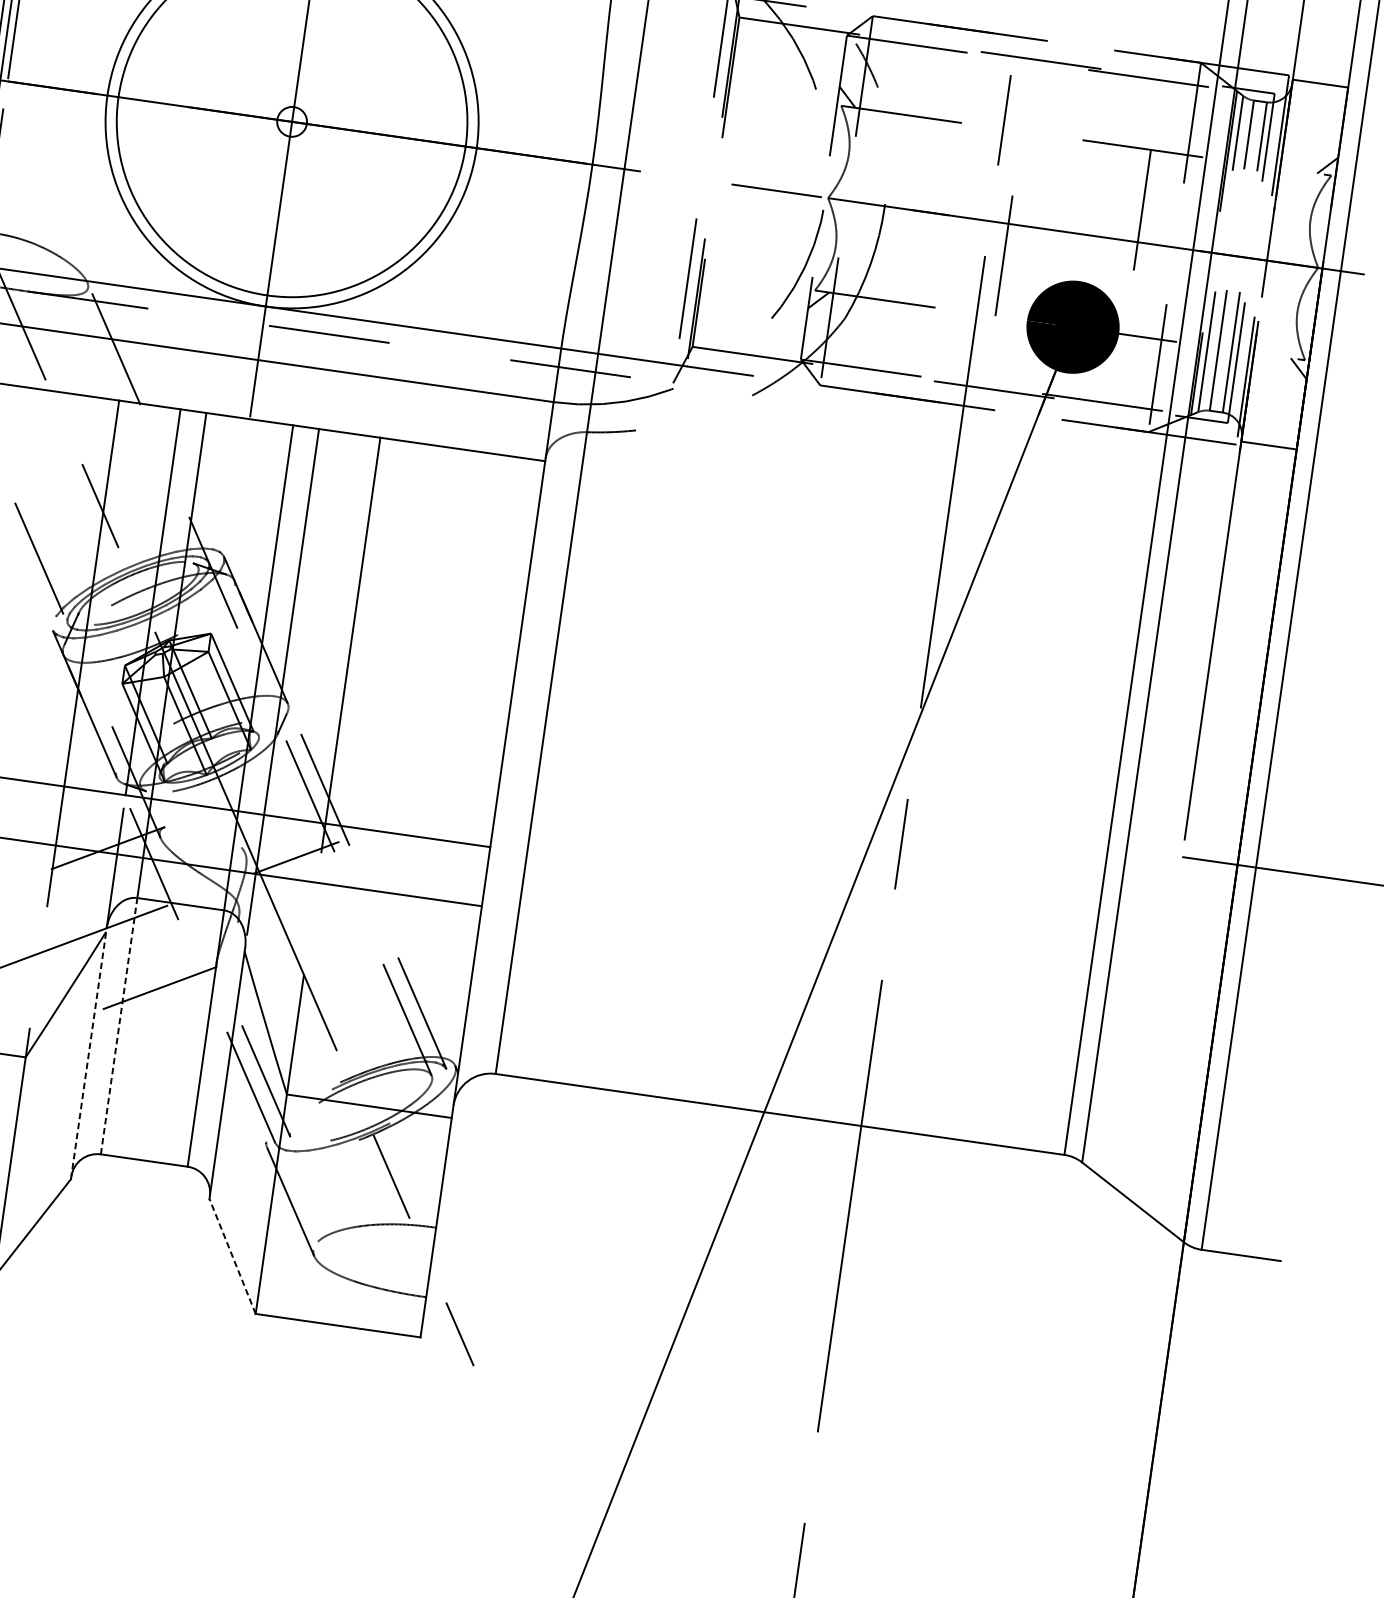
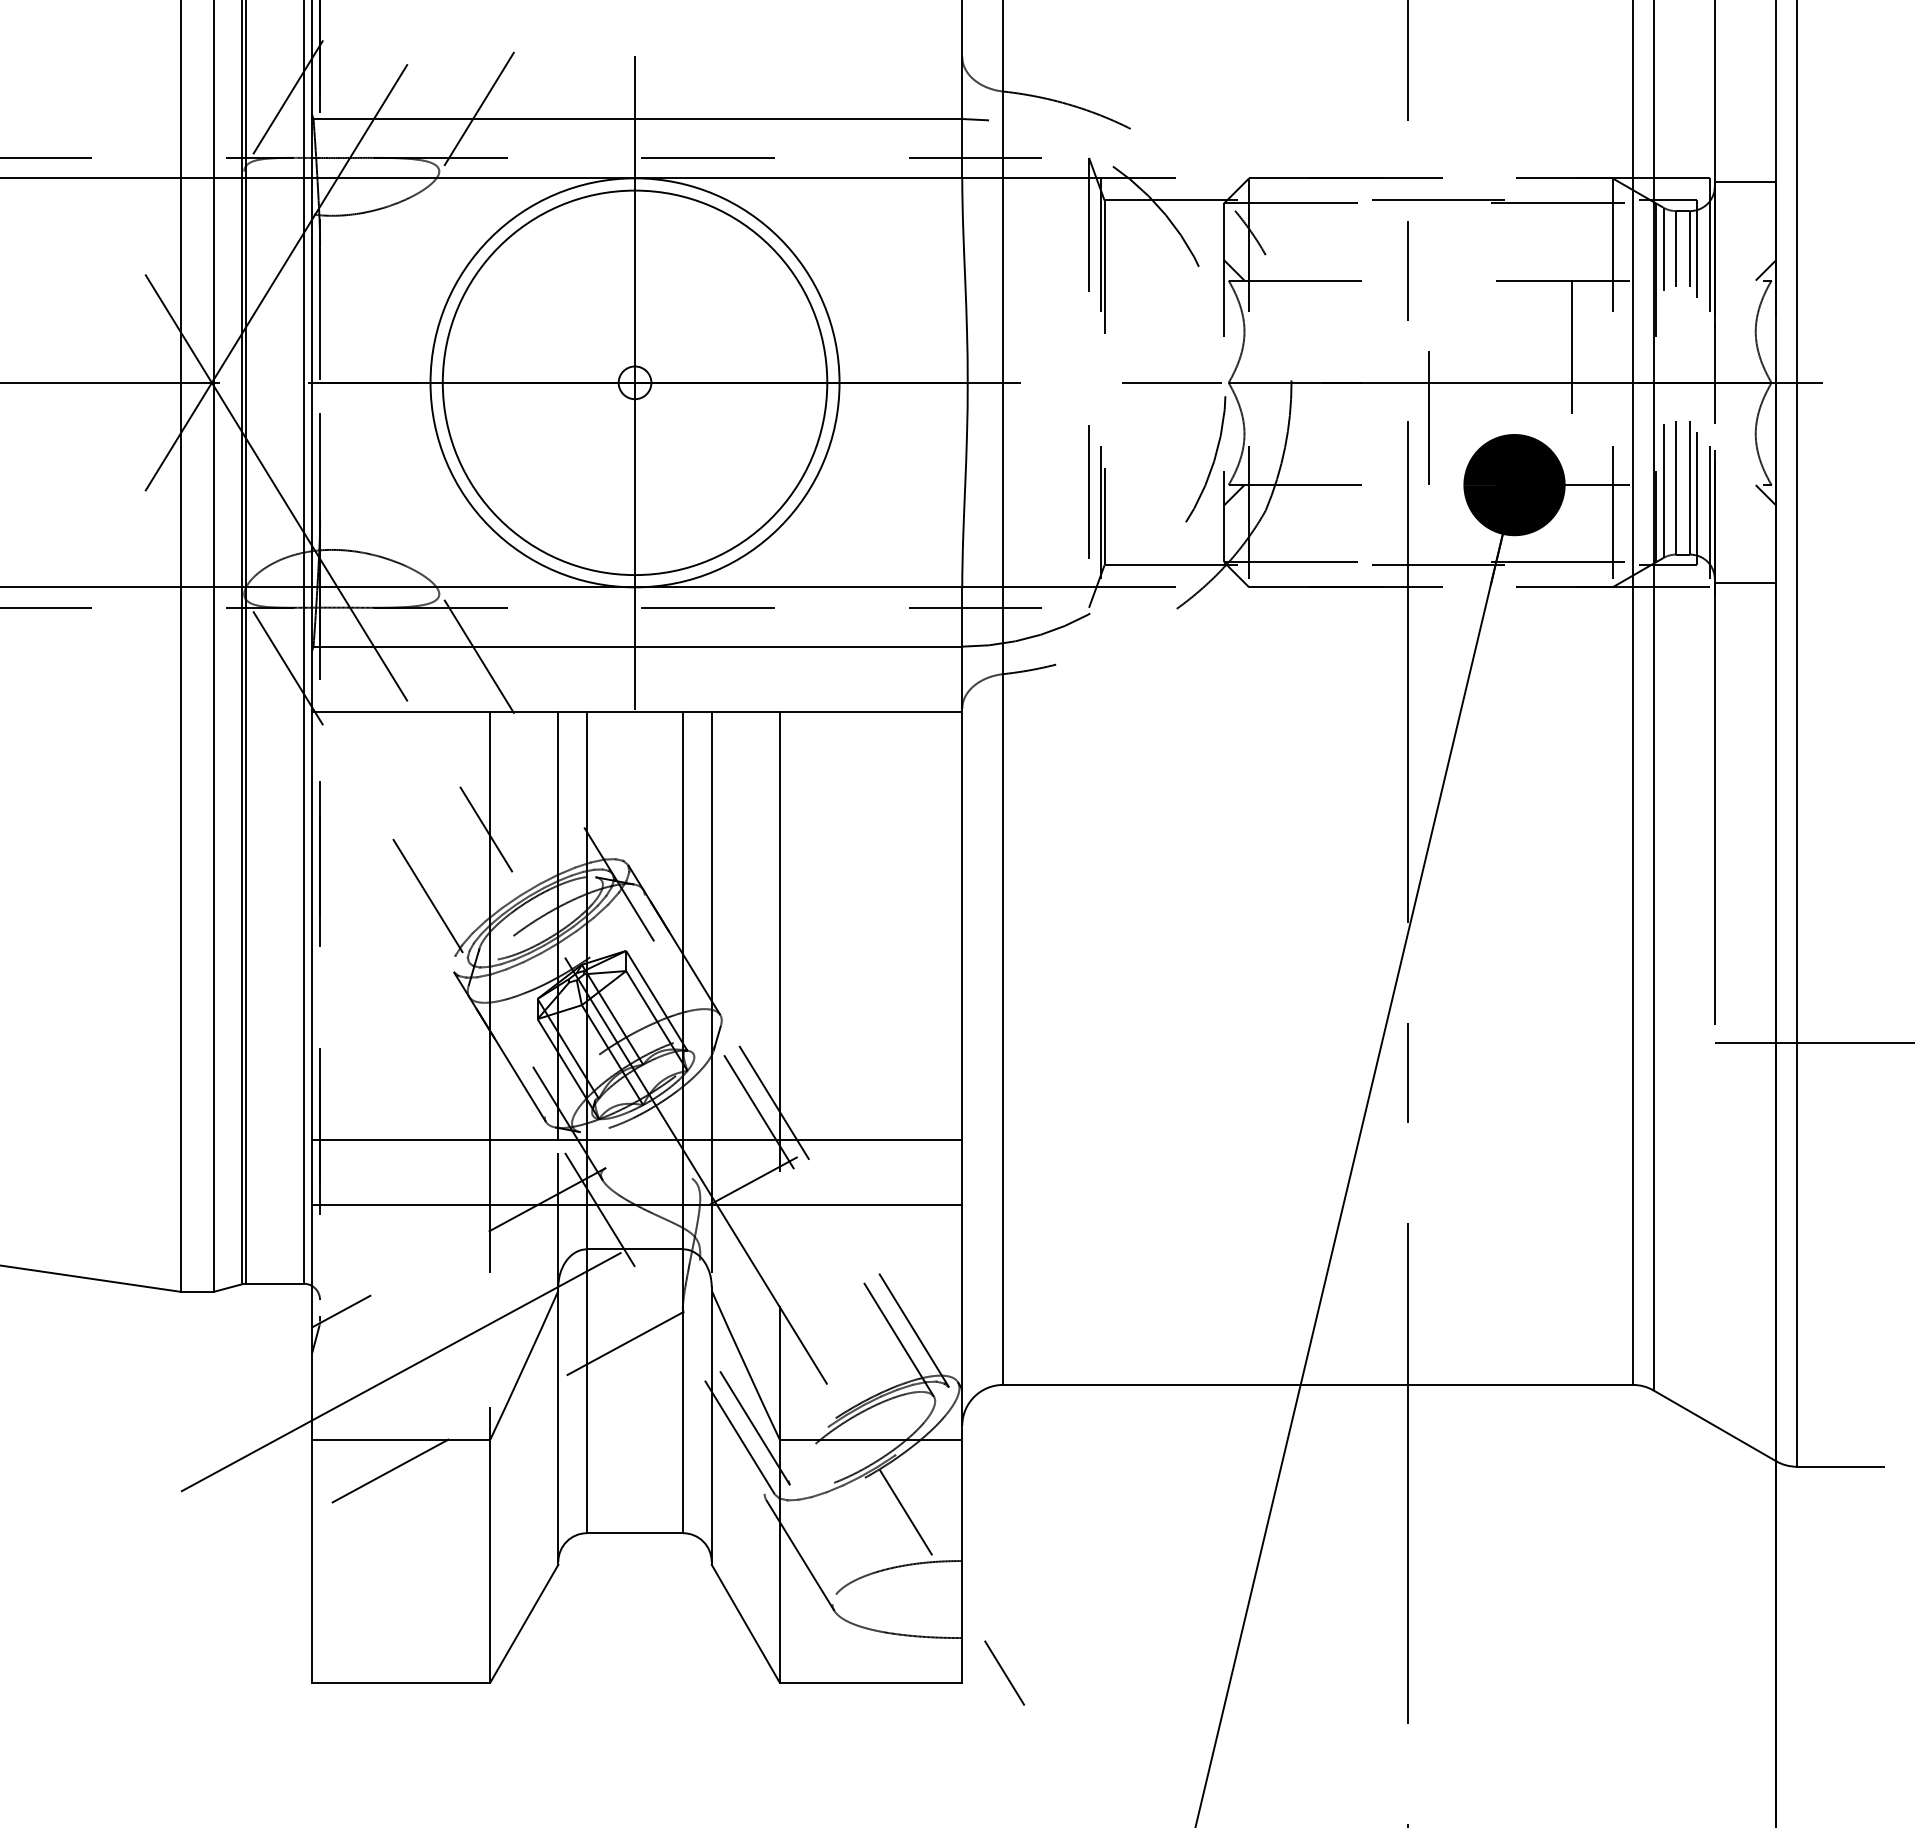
line: (118, 1026) -> (586, 1391), dashed -> solid
line: (89, 1053) -> (558, 1425), dashed -> solid
line: (232, 1256) -> (745, 1623), dashed -> solid

